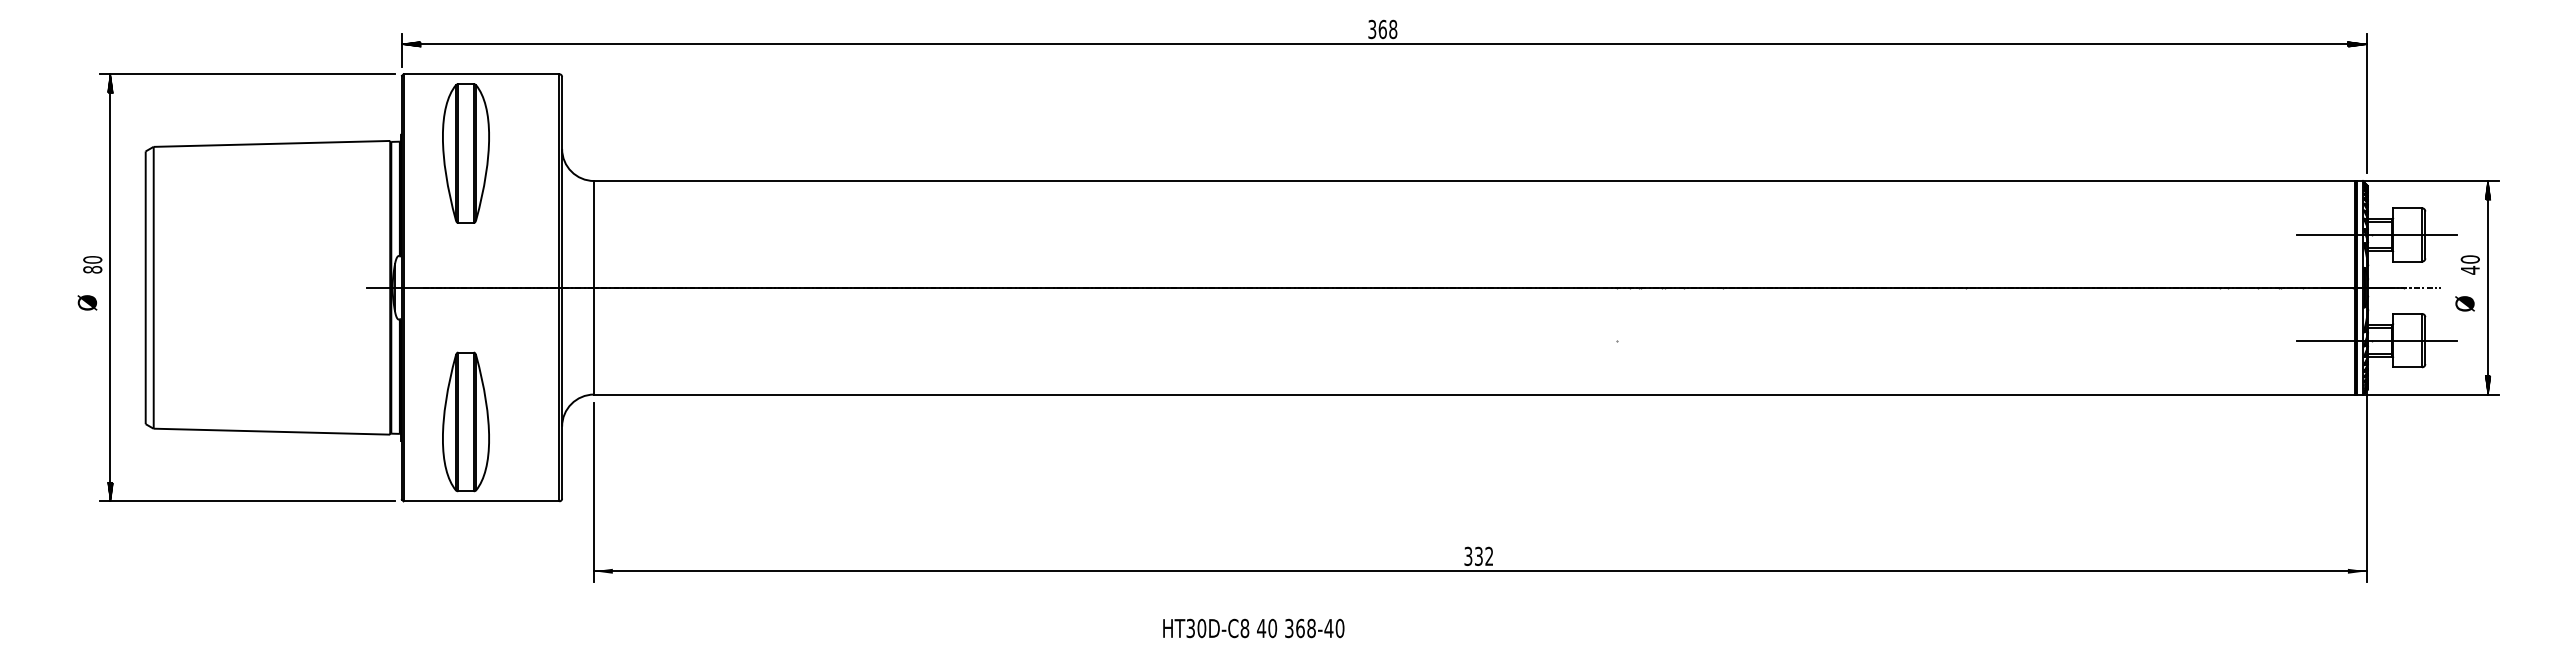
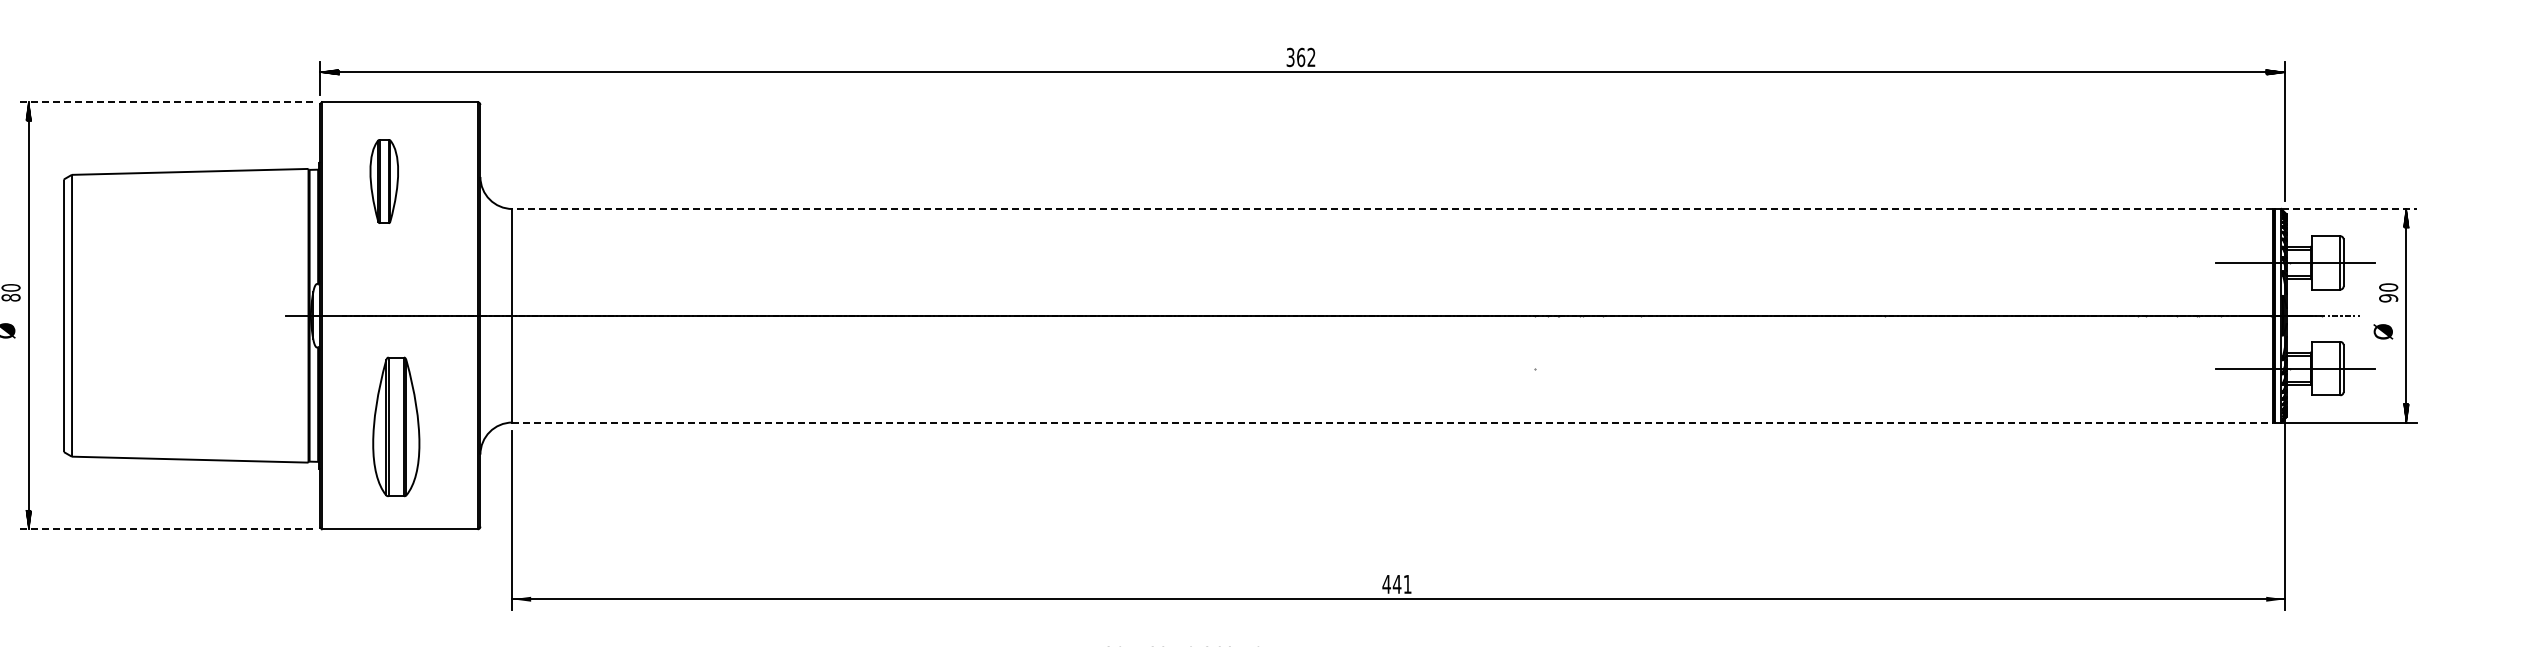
text: (1393, 29) -> (1311, 57), 368 -> 362
line: (247, 74) -> (165, 102), solid -> dashed
part: (465, 153) -> (383, 181), size x0.6
line: (1474, 181) -> (1392, 209), solid -> dashed
line: (2431, 181) -> (2349, 209), solid -> dashed
text: (2469, 269) -> (2387, 297), 40 -> 90
line: (1475, 394) -> (1393, 422), solid -> dashed
part: (465, 421) -> (395, 426), moved
line: (247, 501) -> (165, 529), solid -> dashed
text: (1478, 556) -> (1396, 584), 332 -> 441

